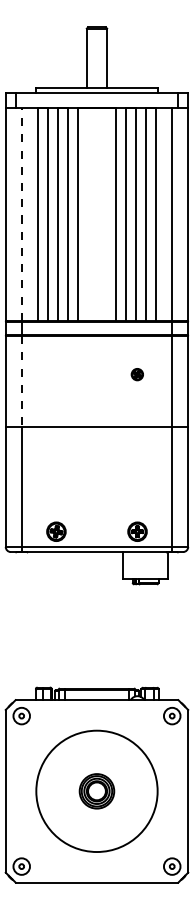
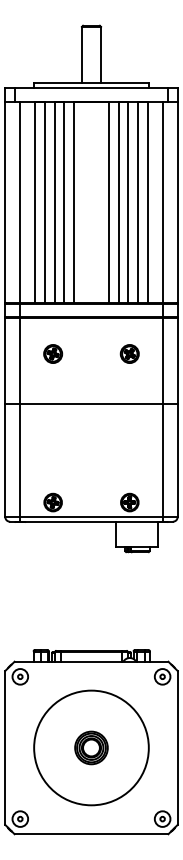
line: (21, 214) -> (20, 202), dashed -> solid
part: (56, 374) -> (53, 353), added
part: (137, 374) -> (129, 353), size x1.67
line: (21, 382) -> (20, 361), dashed -> solid

